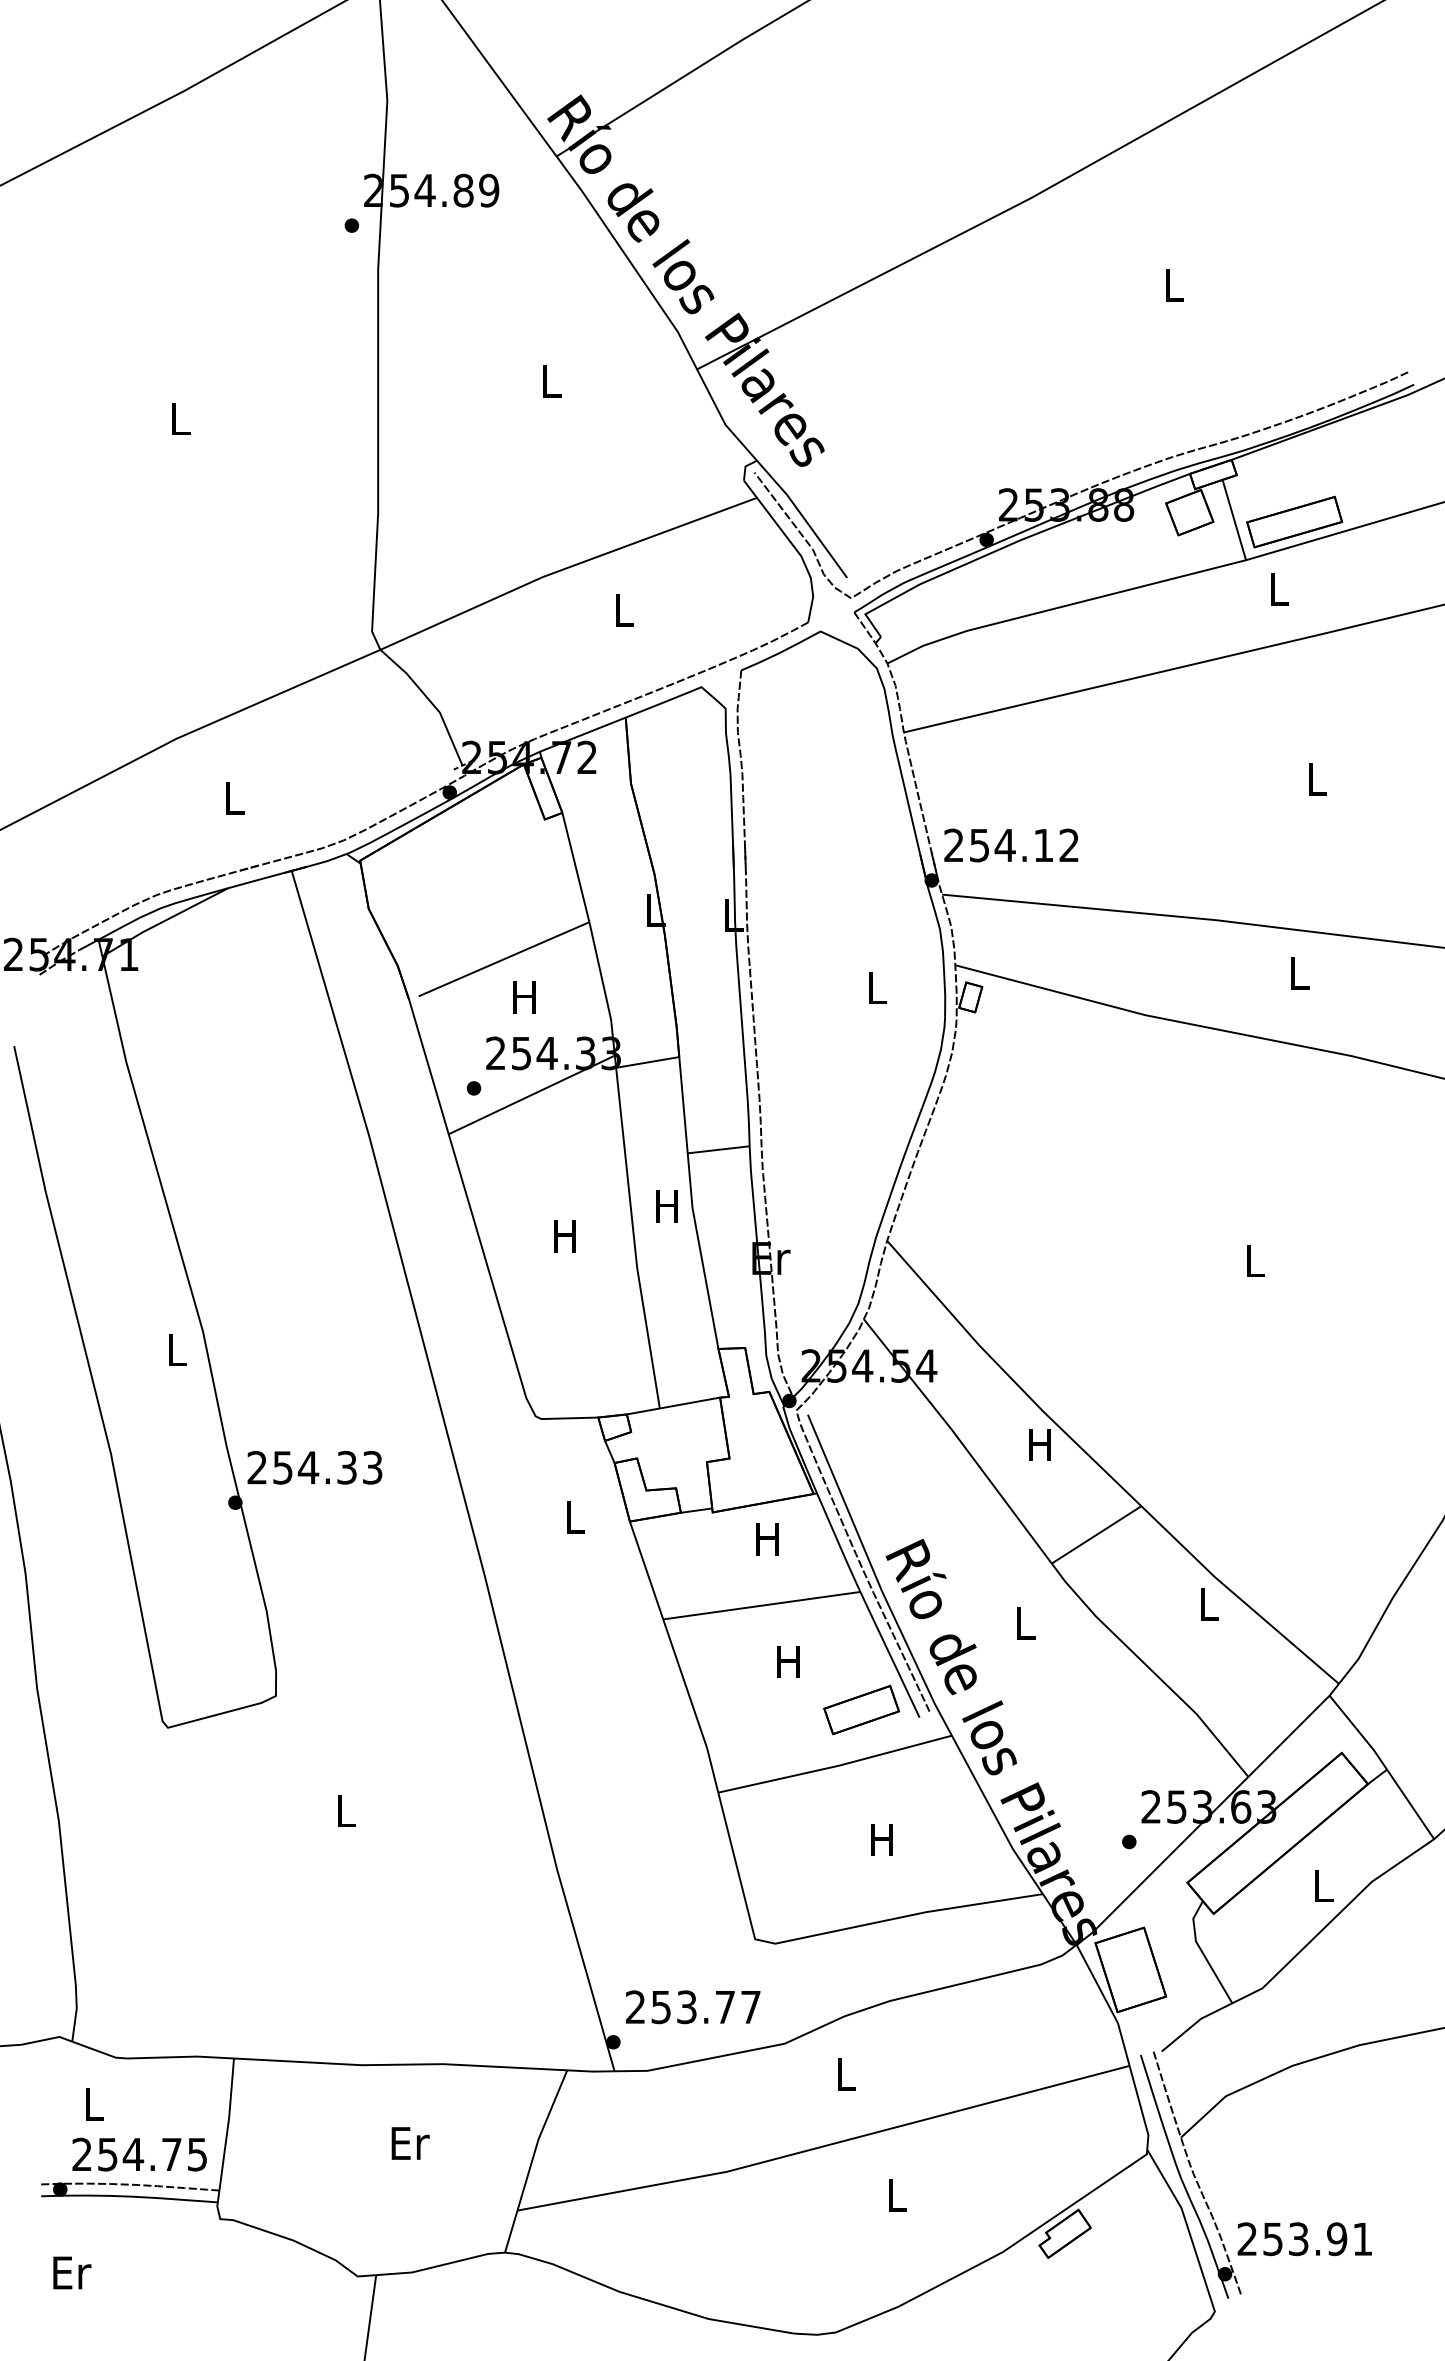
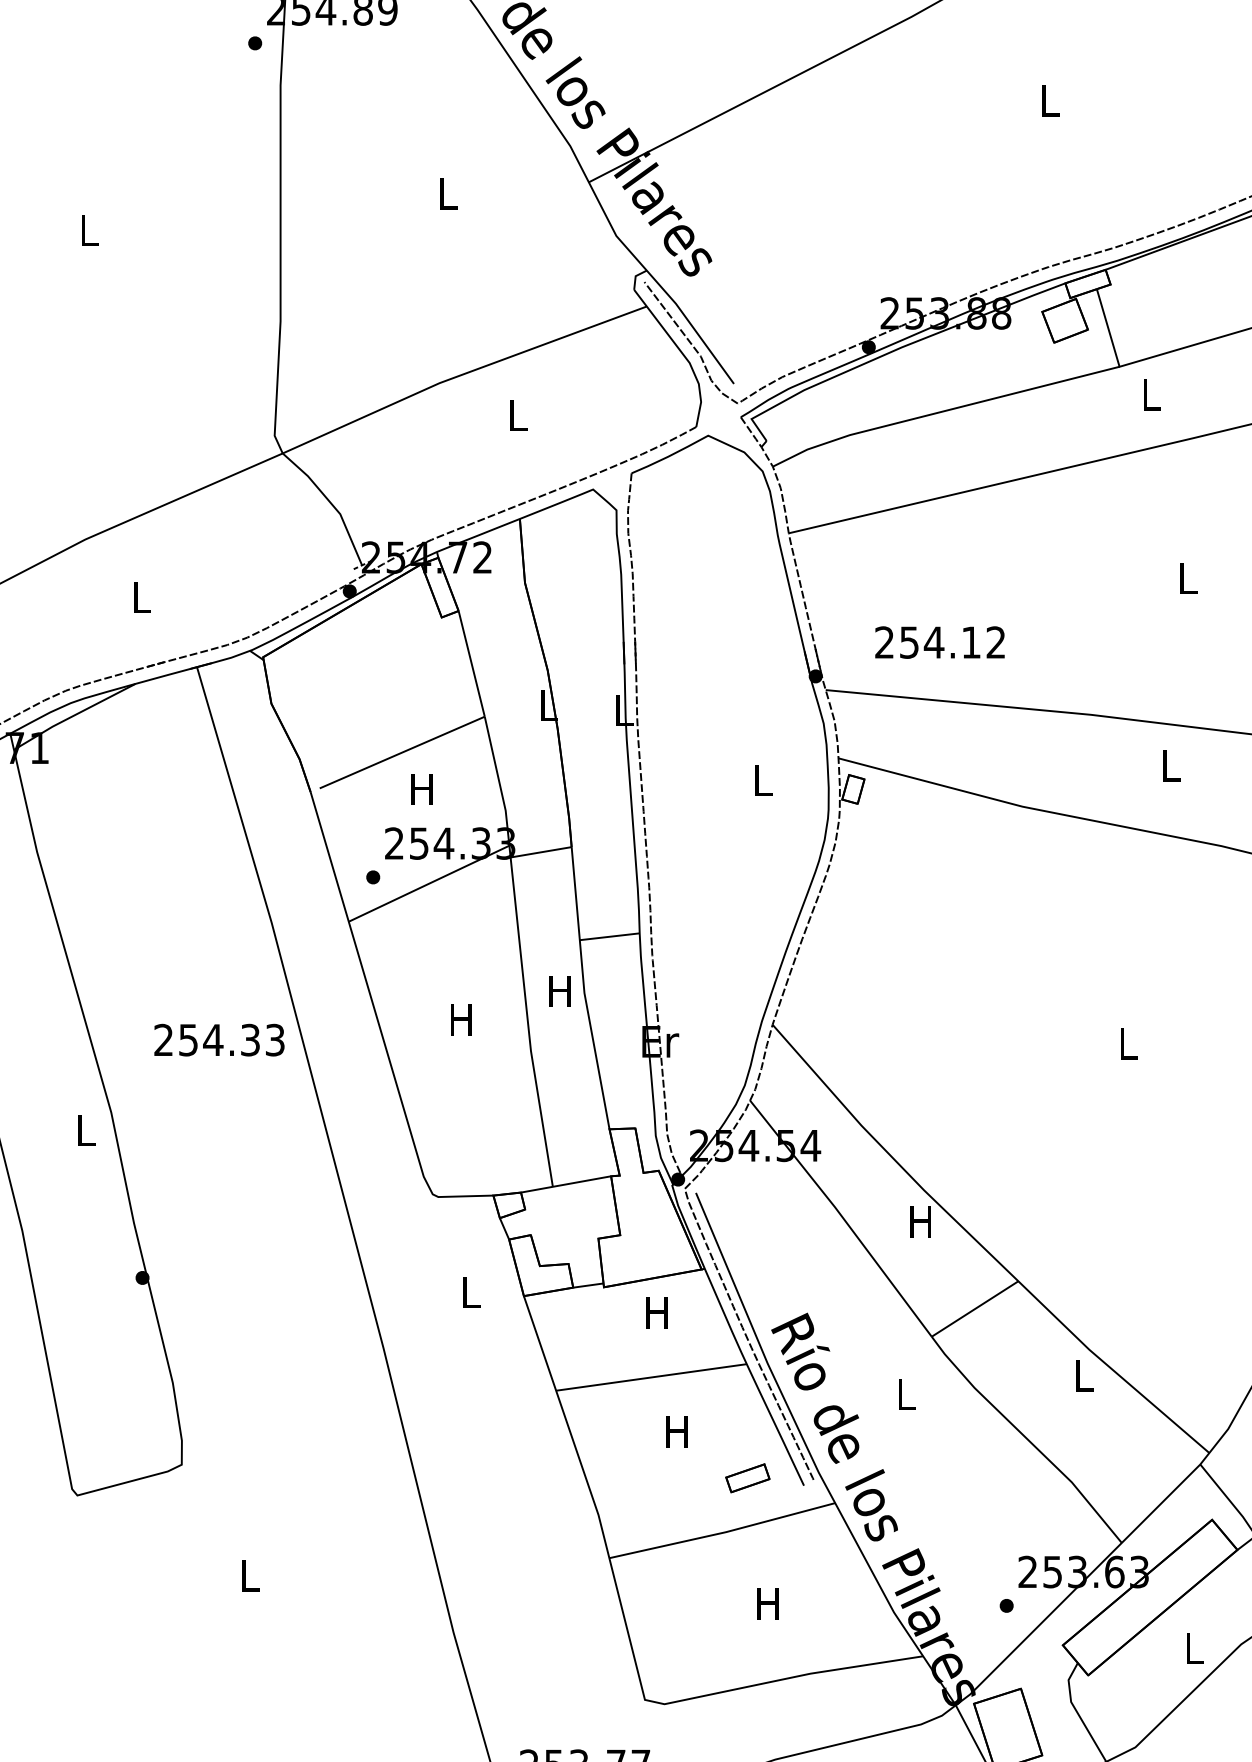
part: (1294, 521) -> (1166, 329), removed
text: (1011, 845) -> (940, 642), moved
text: (314, 1467) -> (219, 1039), moved
part: (861, 1709) -> (747, 1477), size x0.6

